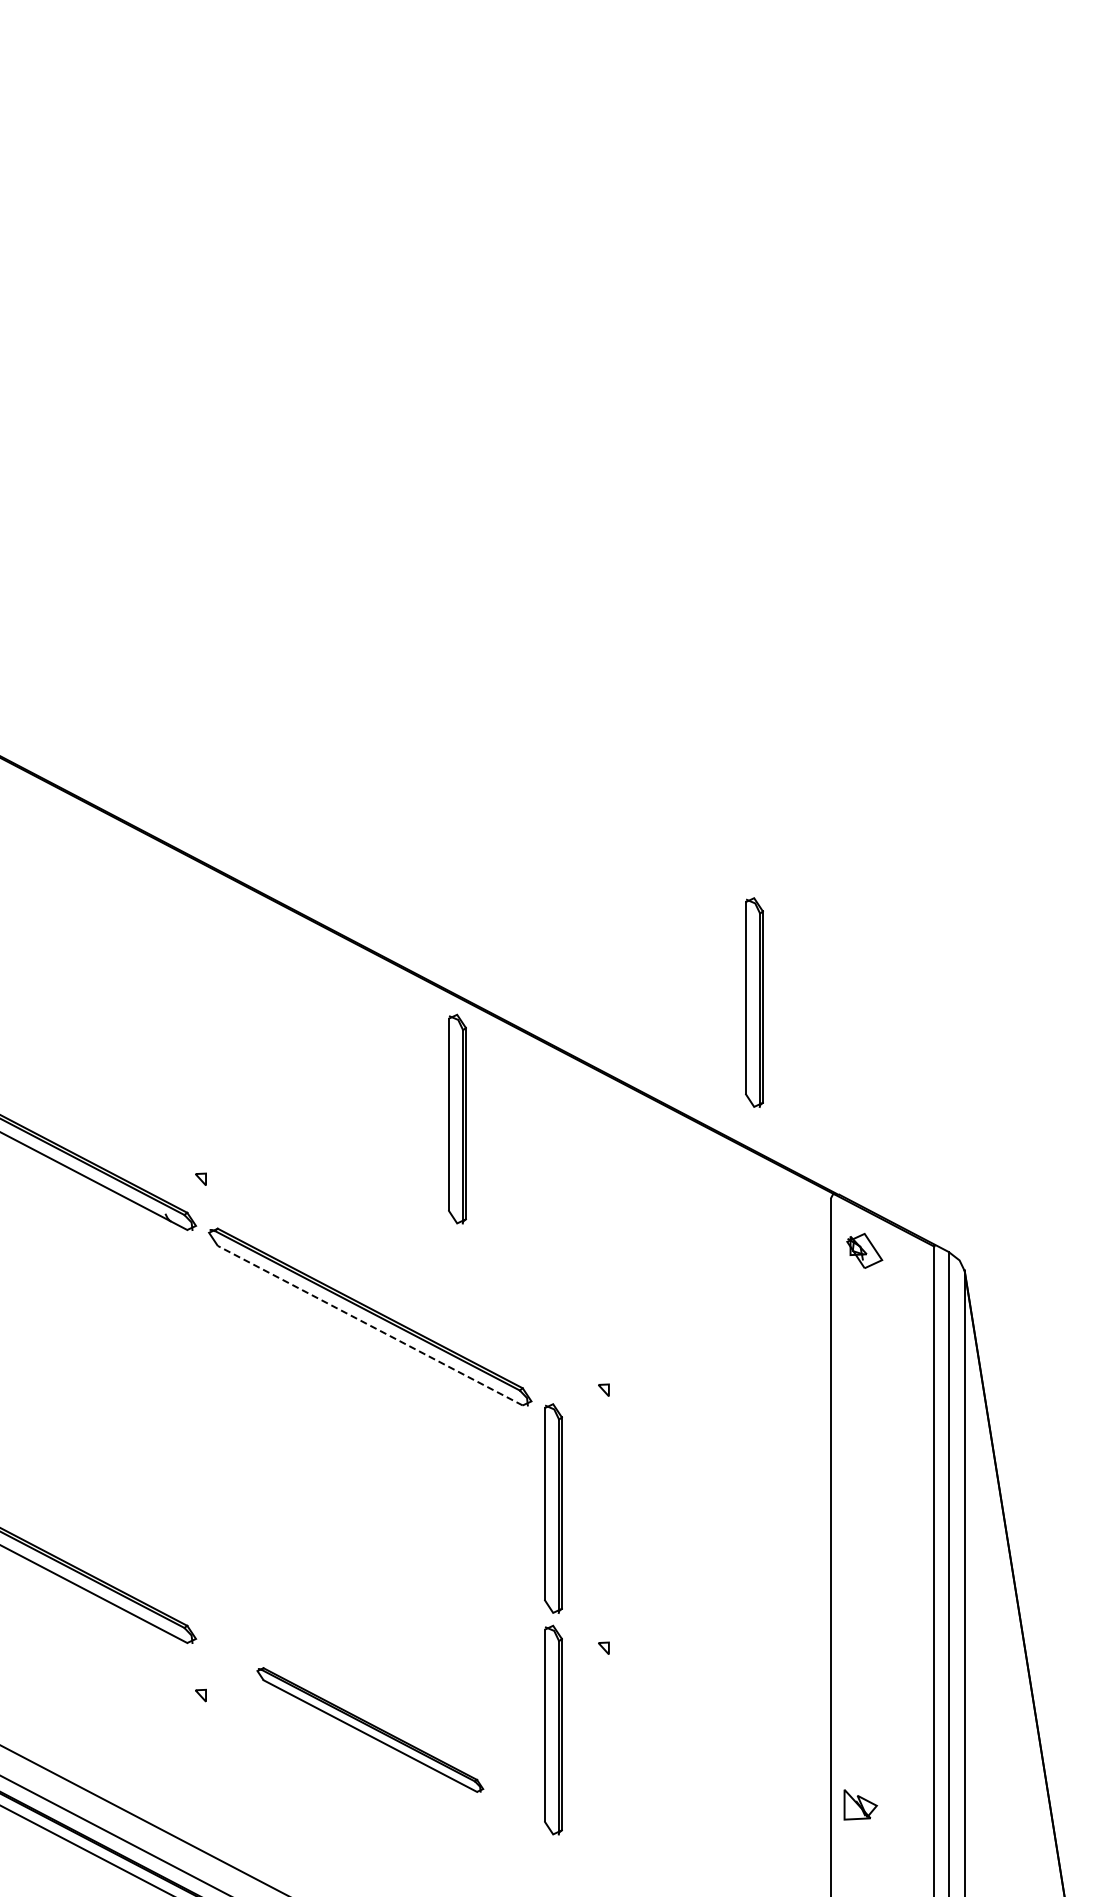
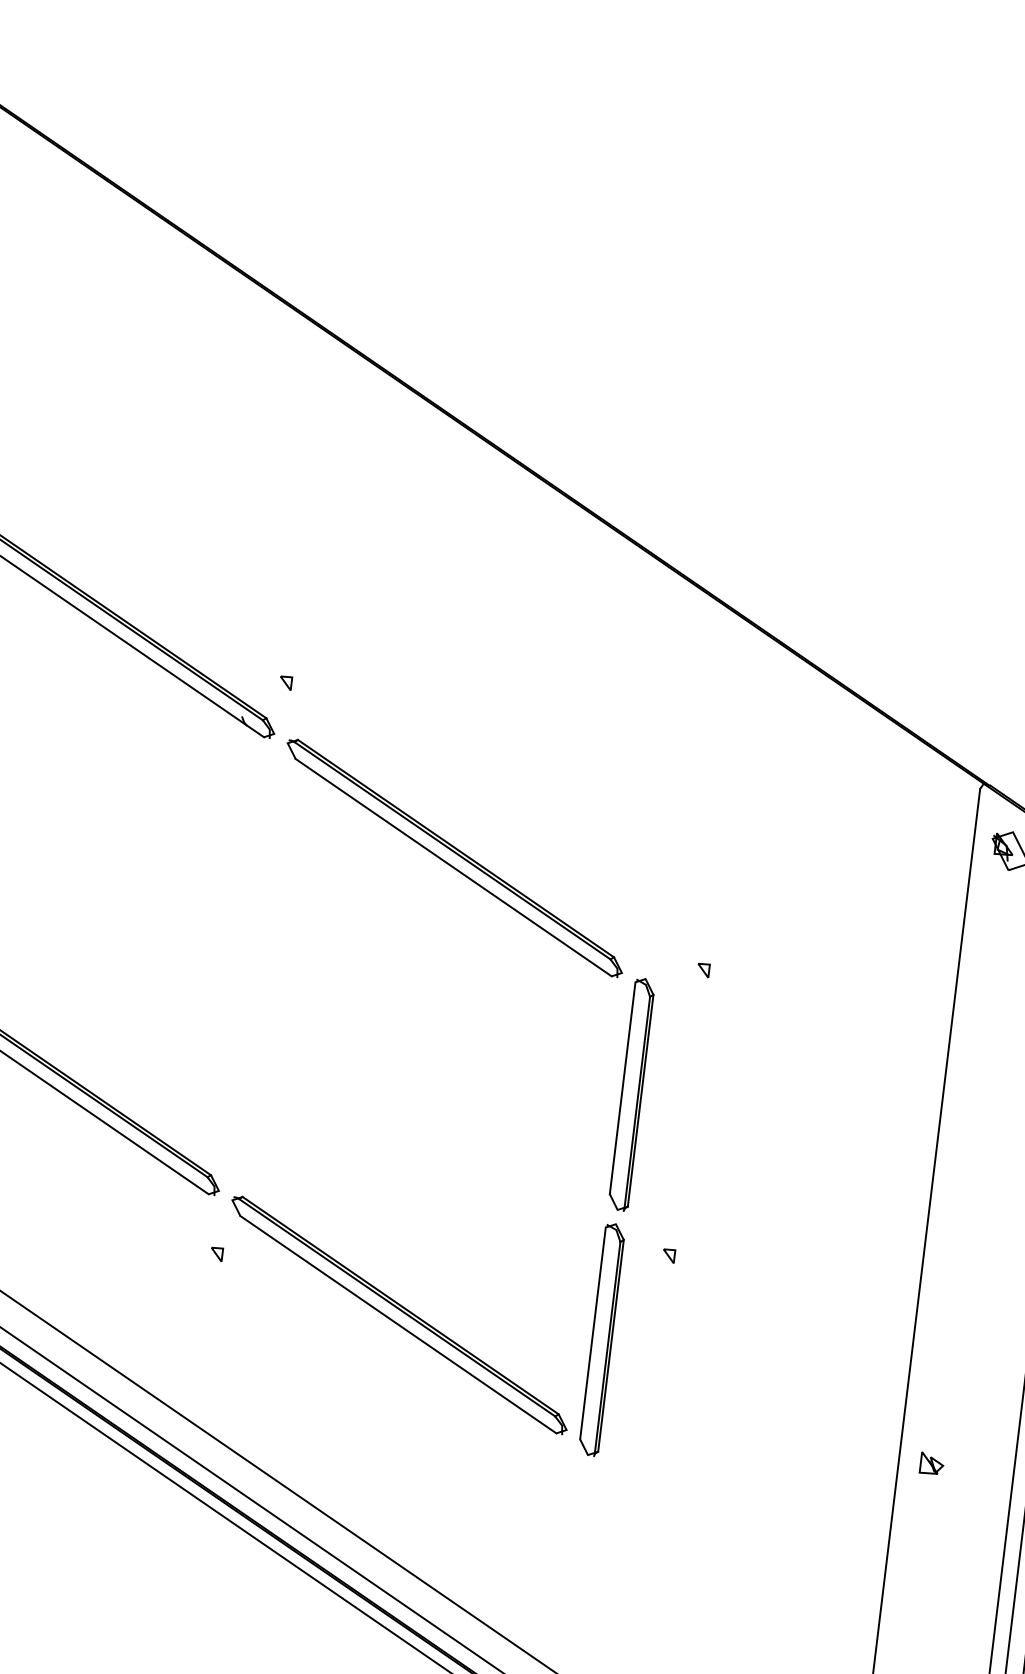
part: (754, 1002) -> (922, 561), removed
part: (457, 1118) -> (577, 650), removed
line: (369, 1325) -> (452, 867), dashed -> solid
part: (370, 1729) -> (399, 1314), size x1.43
part: (860, 1805) -> (931, 1464), size x0.62

